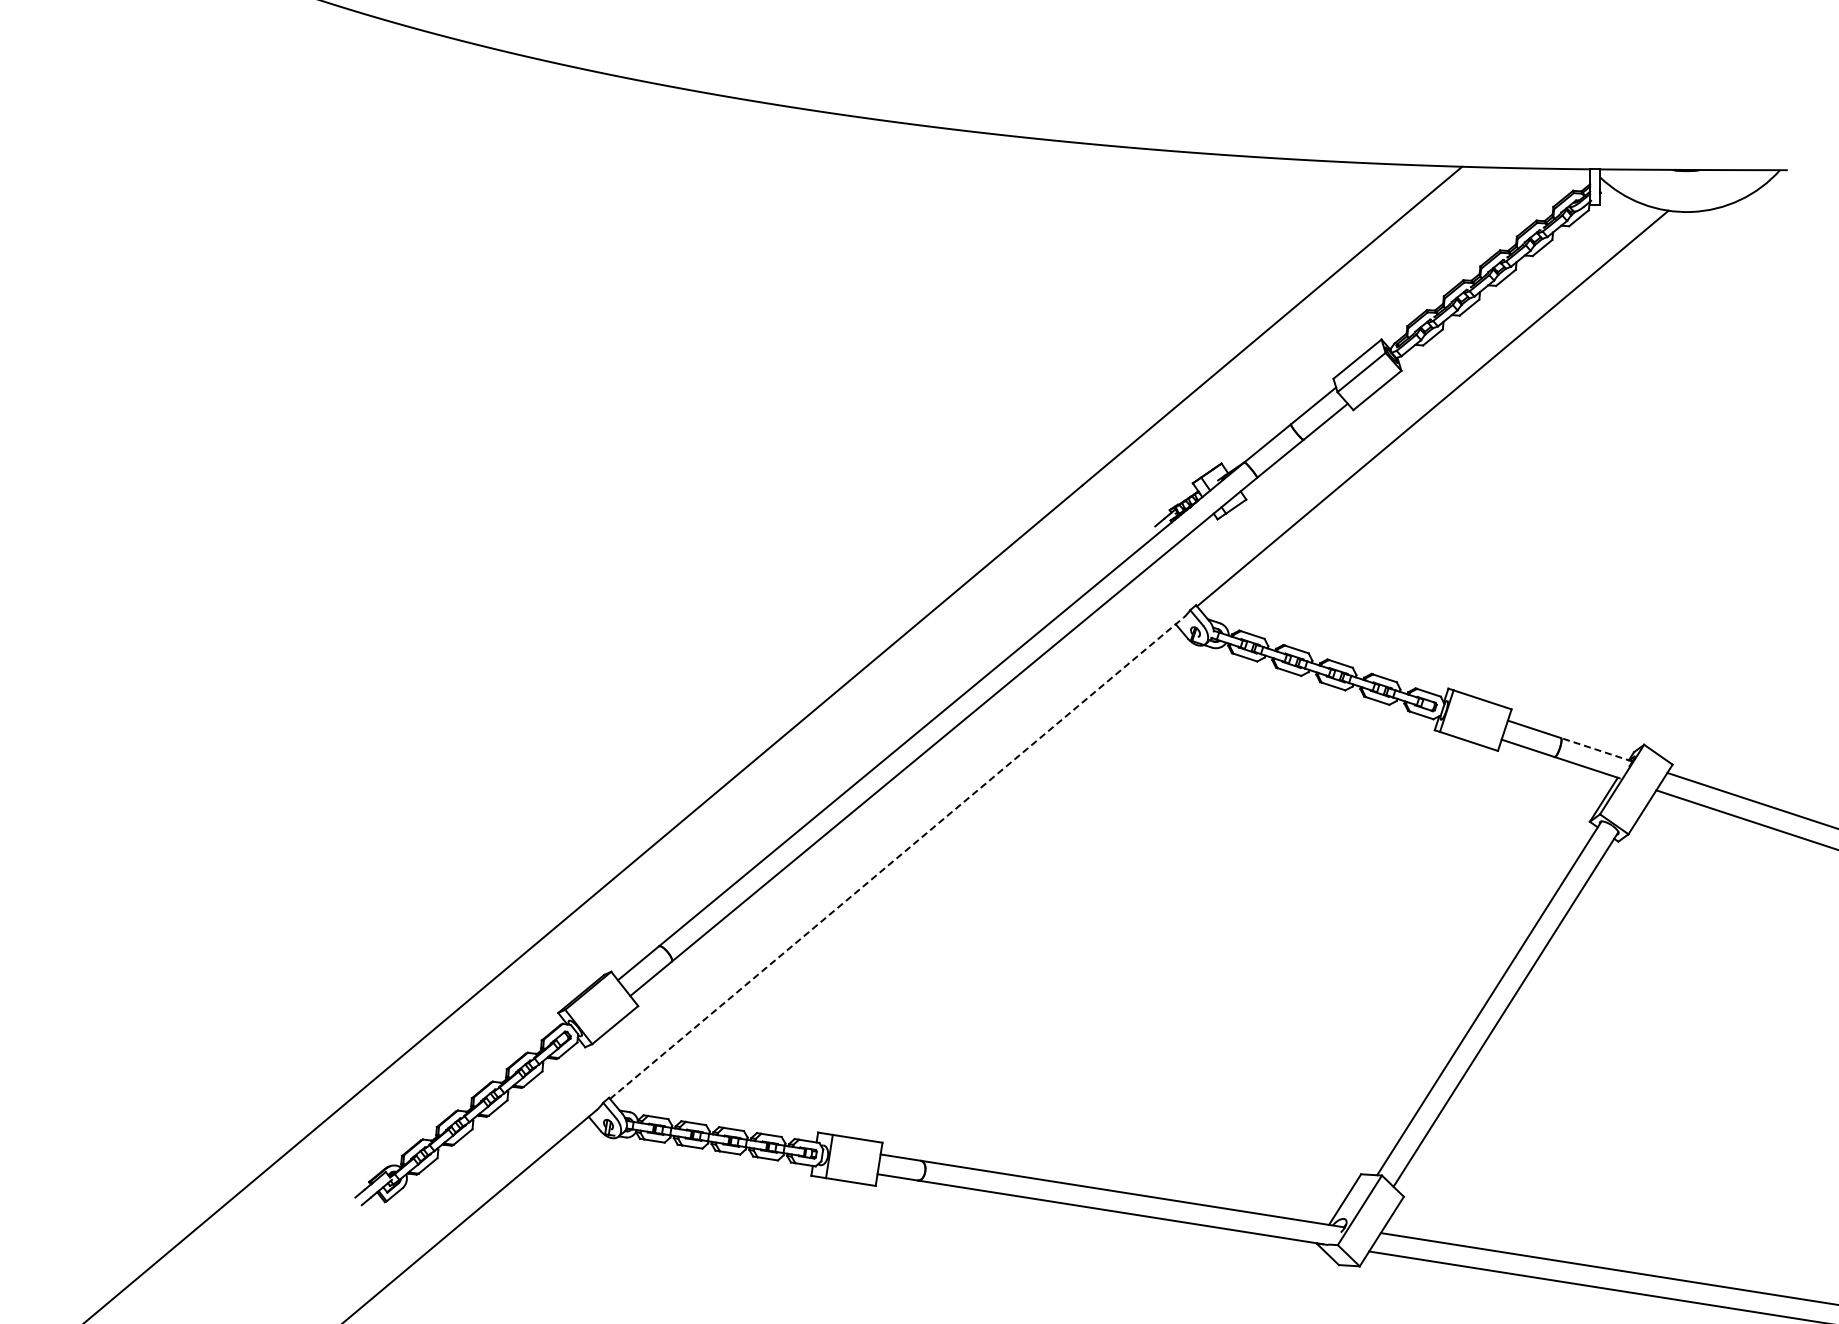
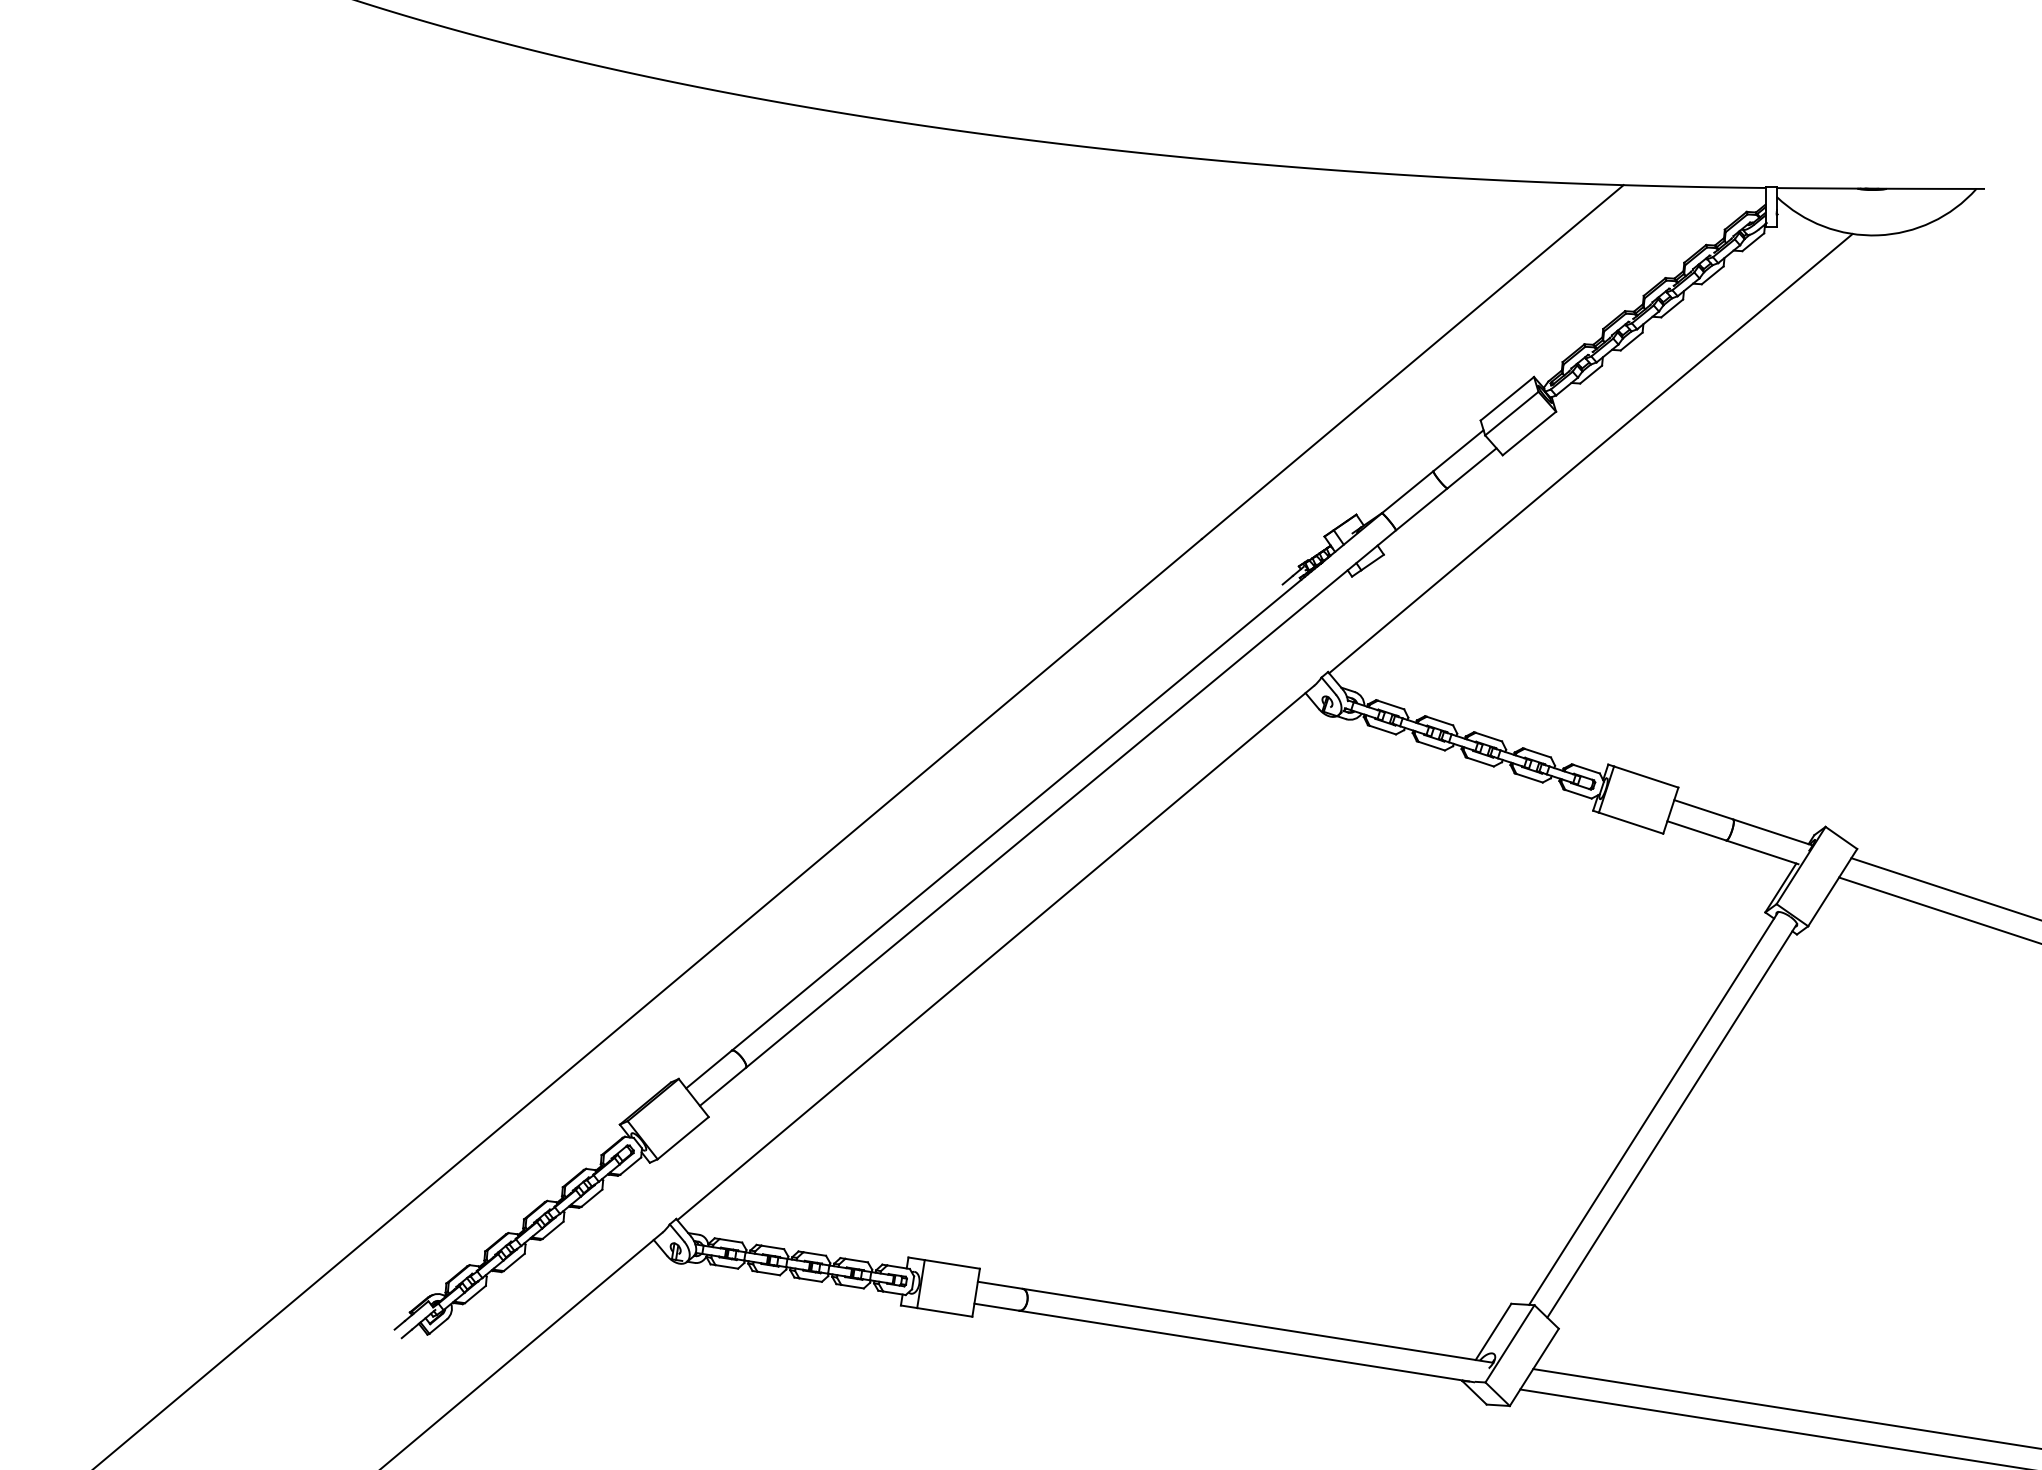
line: (1596, 749) -> (1772, 832), dashed -> solid
line: (897, 858) -> (996, 953), dashed -> solid

